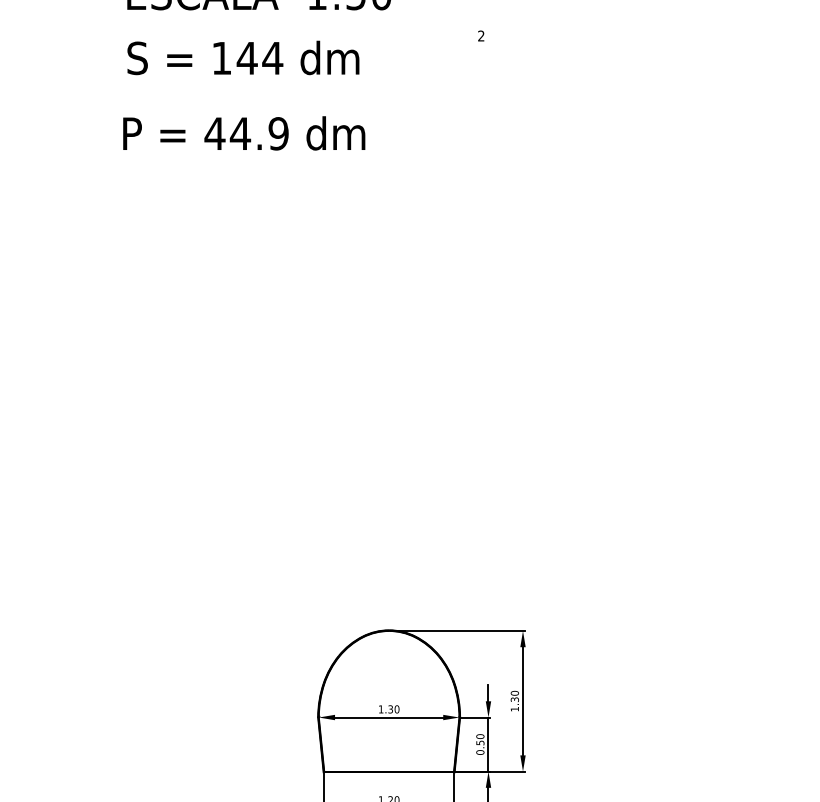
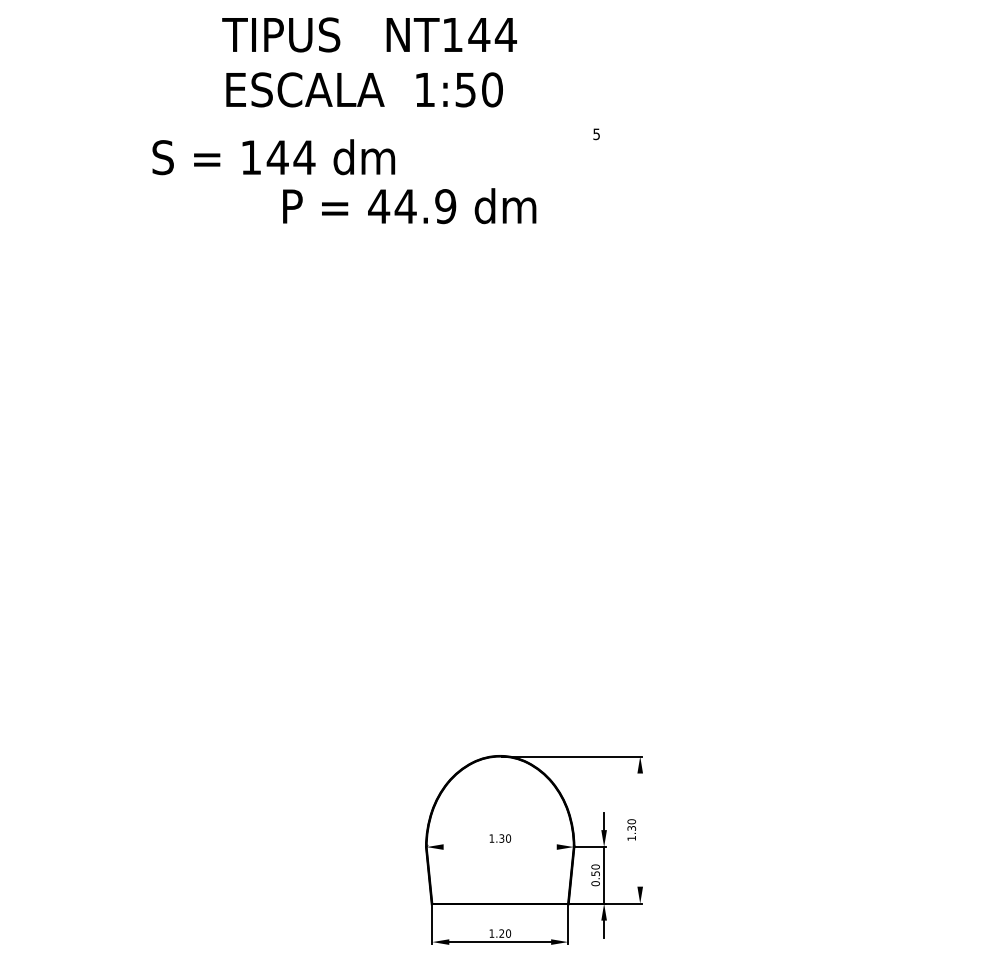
text: (481, 36) -> (596, 134), 2 -> 5
text: (243, 58) -> (273, 157), moved
text: (244, 133) -> (409, 206), moved
line: (523, 700) -> (640, 829), removed
line: (388, 717) -> (499, 847), removed

